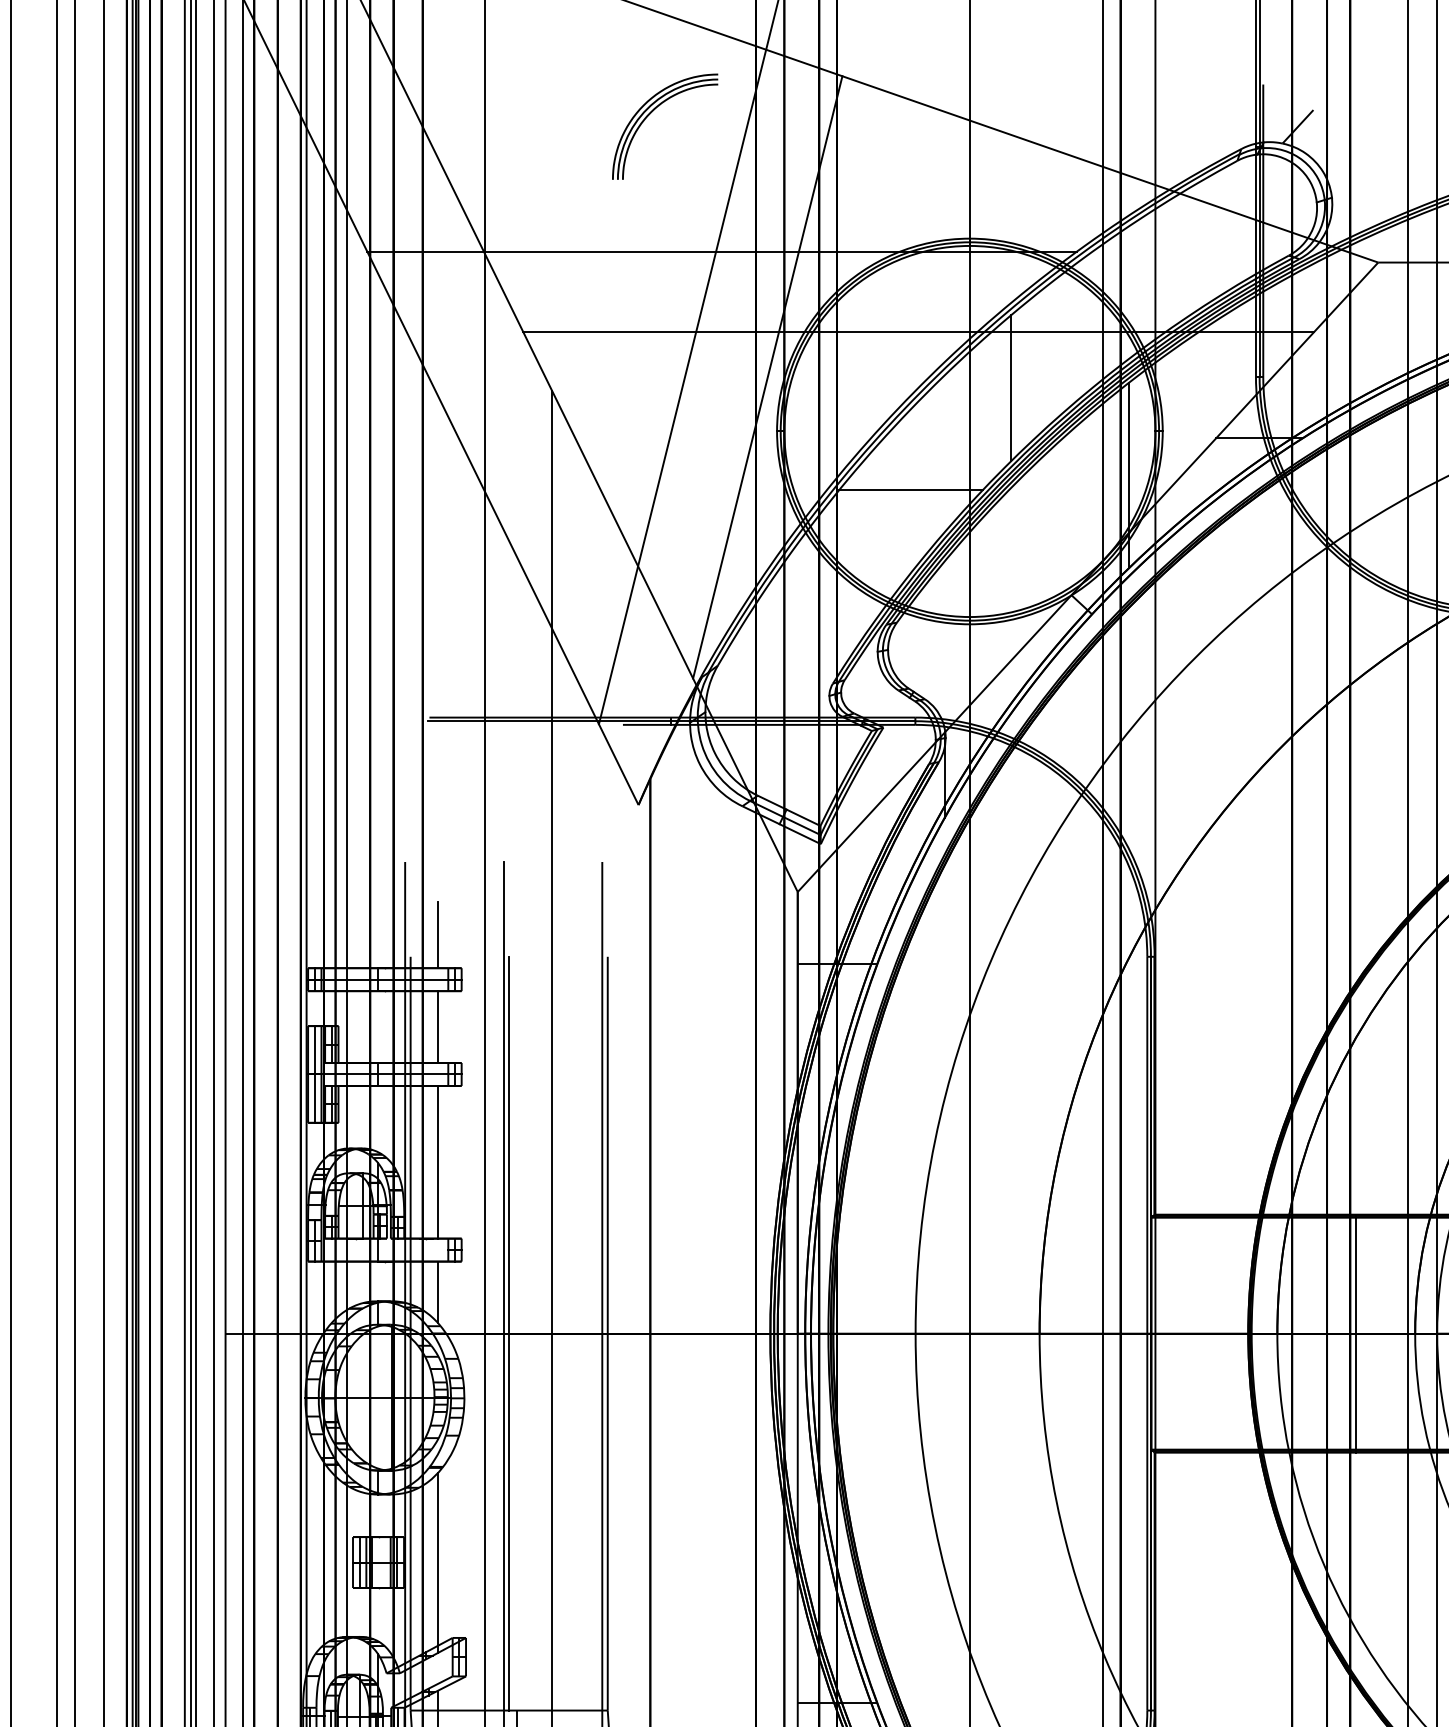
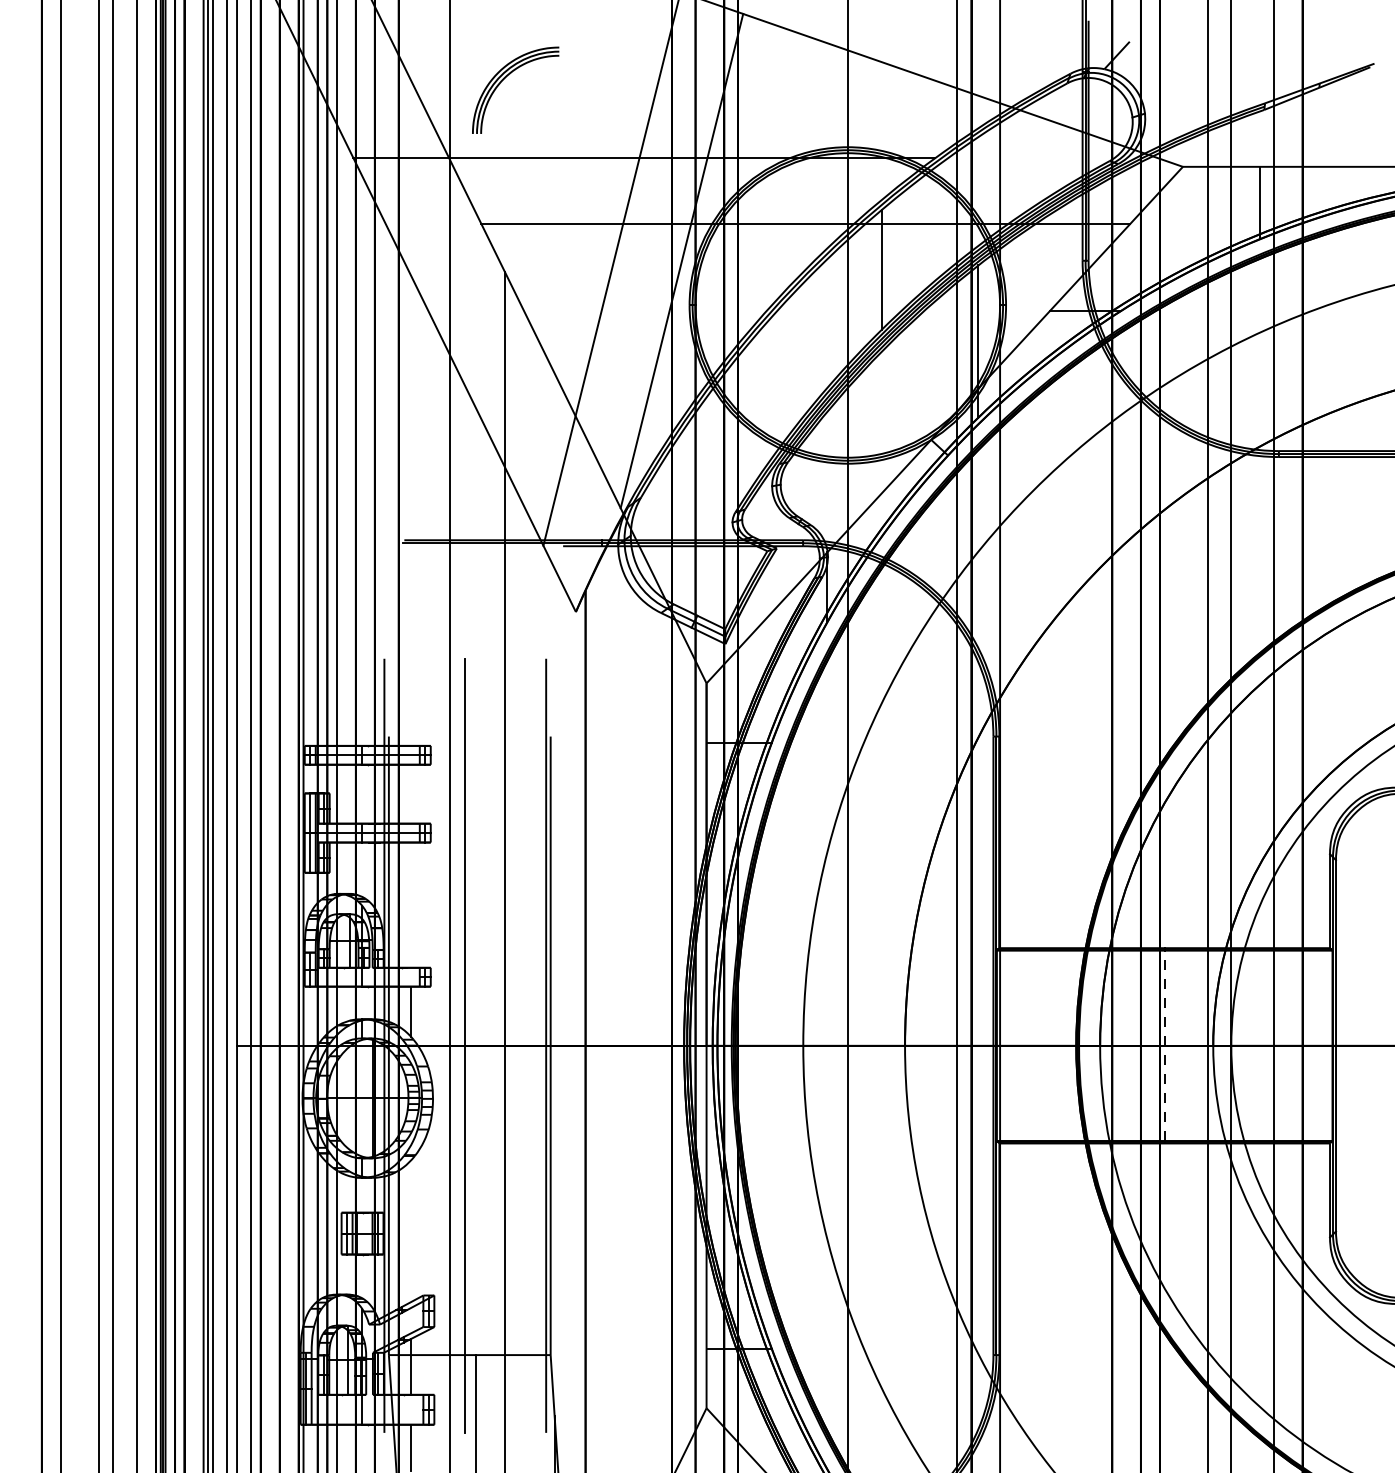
part: (652, 112) -> (505, 78), moved
line: (910, 490) -> (799, 353), removed
line: (438, 934) -> (411, 718), removed
line: (438, 1026) -> (411, 793), removed
line: (438, 1161) -> (411, 904), removed
line: (508, 1333) -> (469, 1045), removed
line: (1355, 1333) -> (1164, 1045), solid -> dashed
line: (438, 1562) -> (411, 1233), removed

